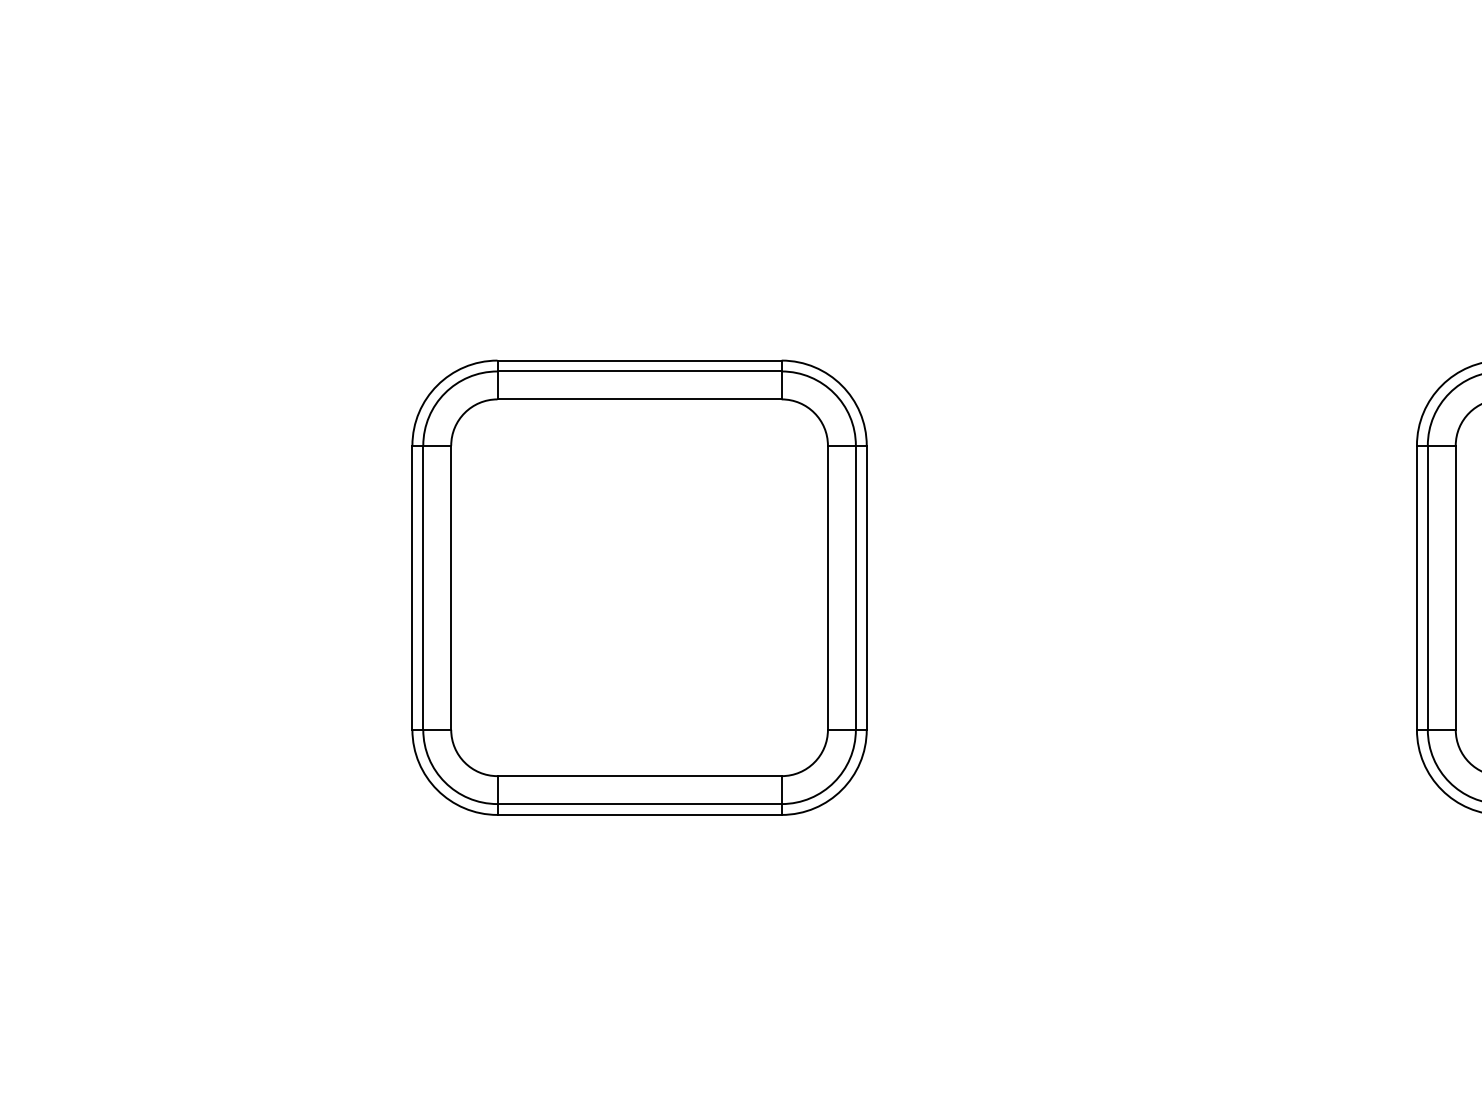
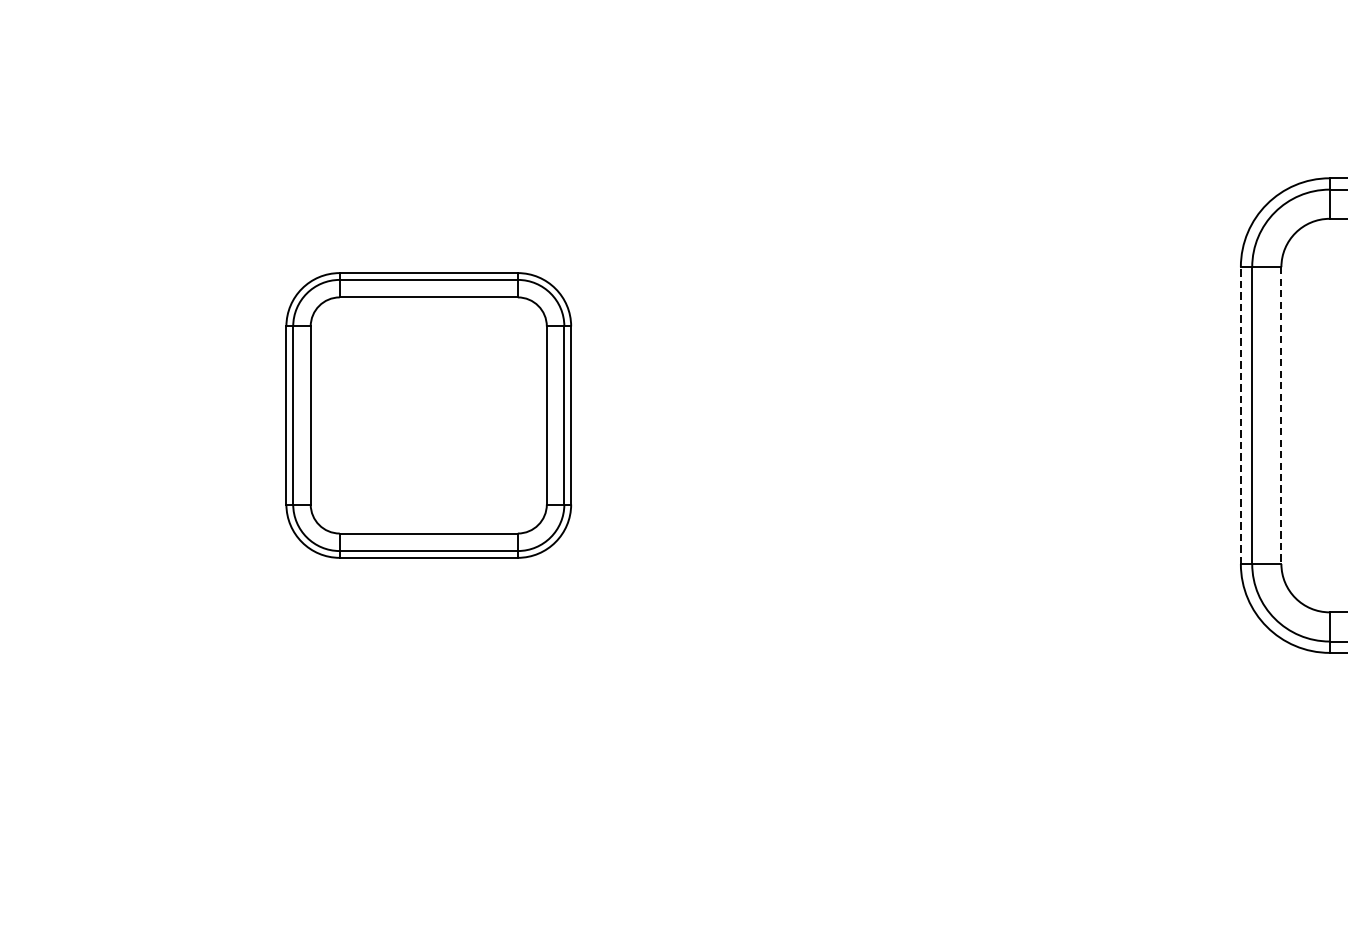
part: (639, 587) -> (428, 415), size x0.6
line: (1416, 587) -> (1240, 415), solid -> dashed
line: (1455, 588) -> (1281, 416), solid -> dashed

